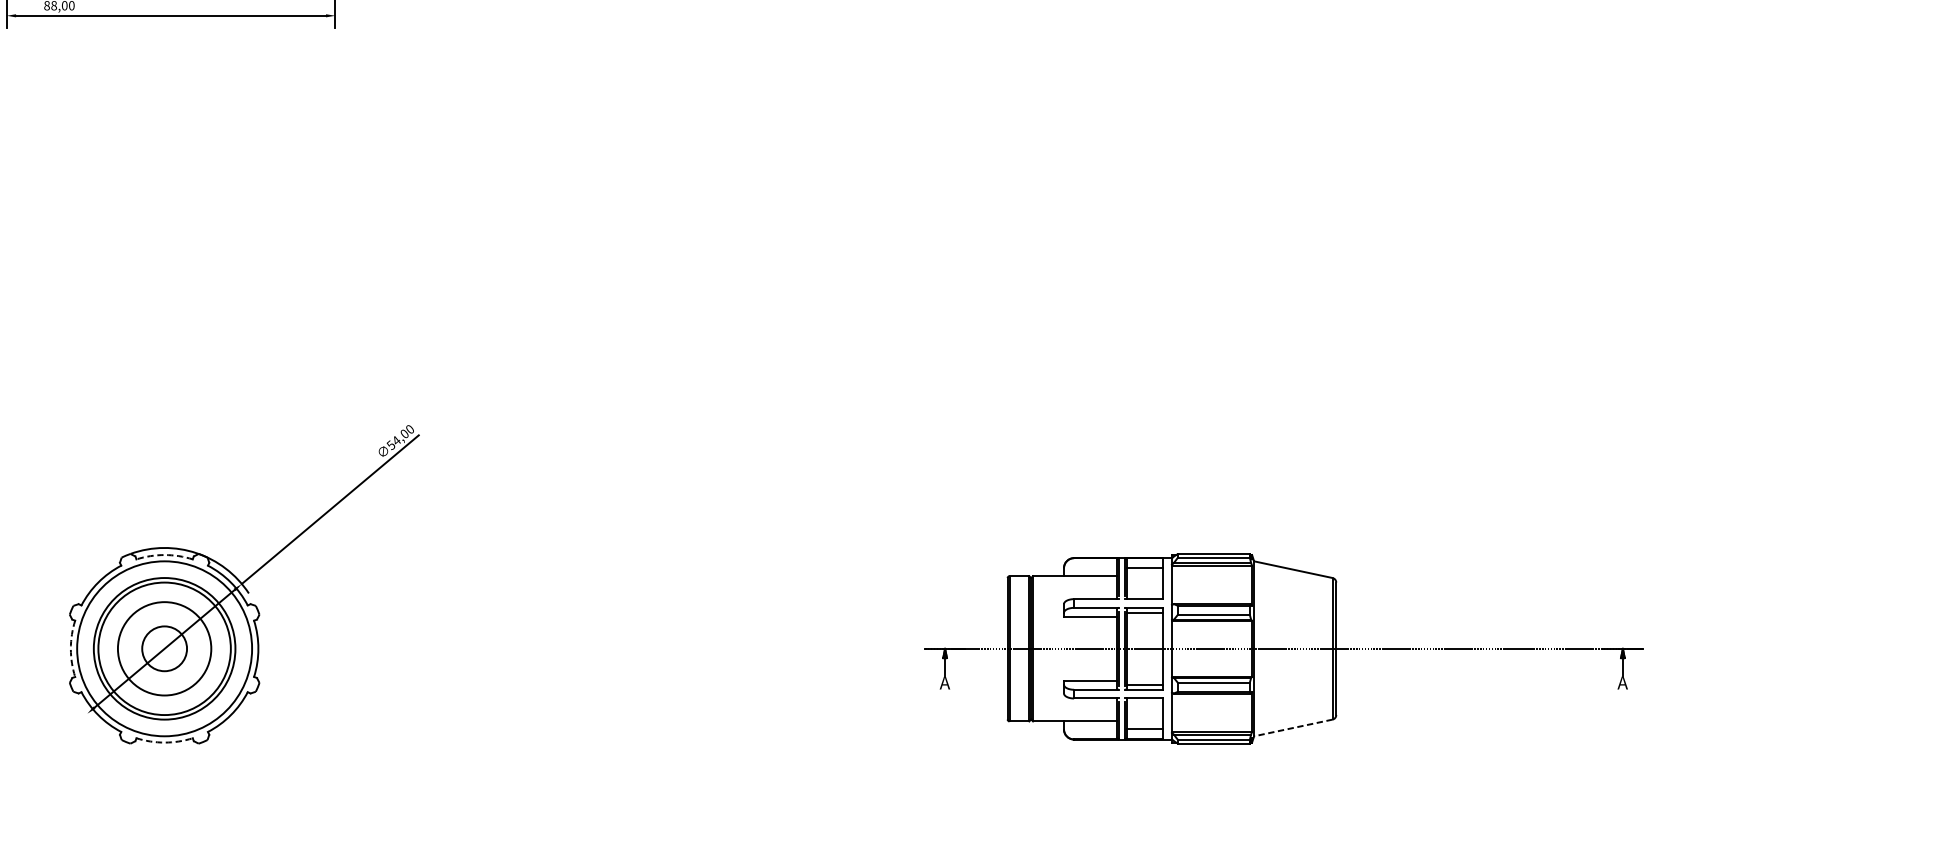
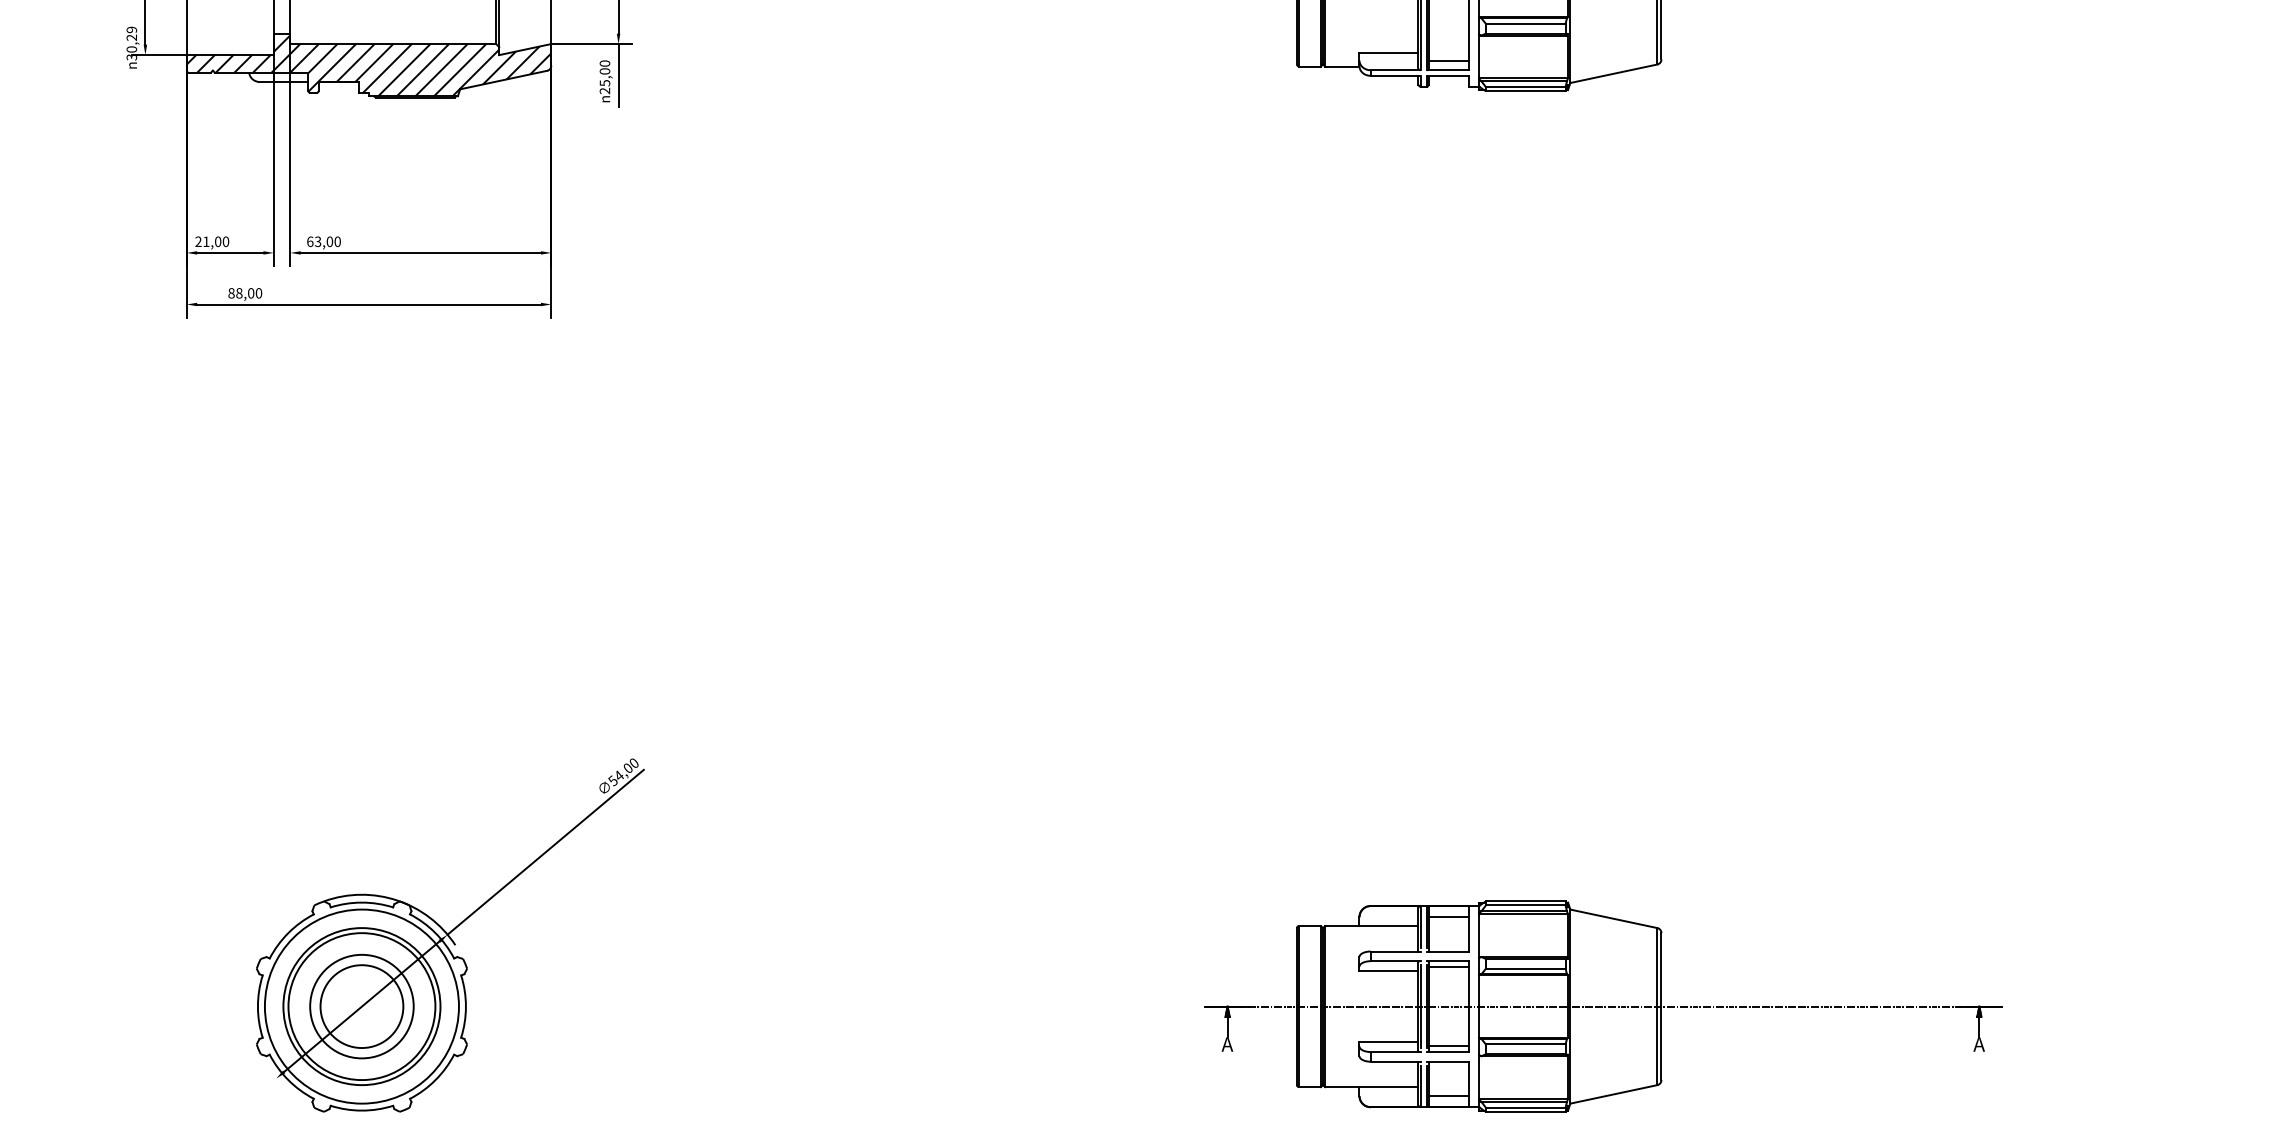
arc: (164, 554) -> (361, 902), dashed -> solid
arc: (70, 648) -> (257, 1006), dashed -> solid
circle: (164, 648) -> (361, 1006), size x1.67
line: (1293, 728) -> (1613, 1094), dashed -> solid
arc: (164, 742) -> (361, 1110), dashed -> solid

